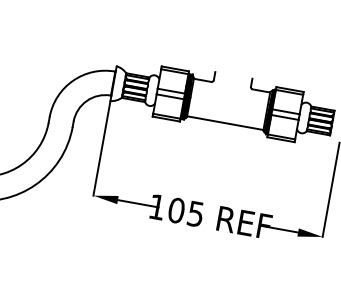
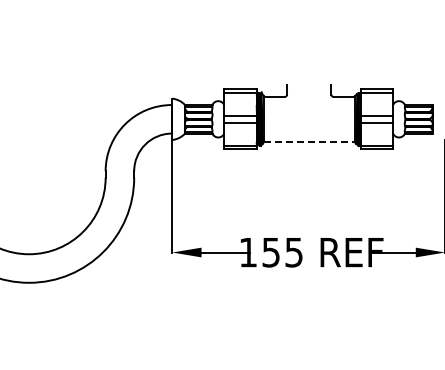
line: (225, 123) -> (309, 141), solid -> dashed
text: (176, 210) -> (271, 252), 105 -> 155

